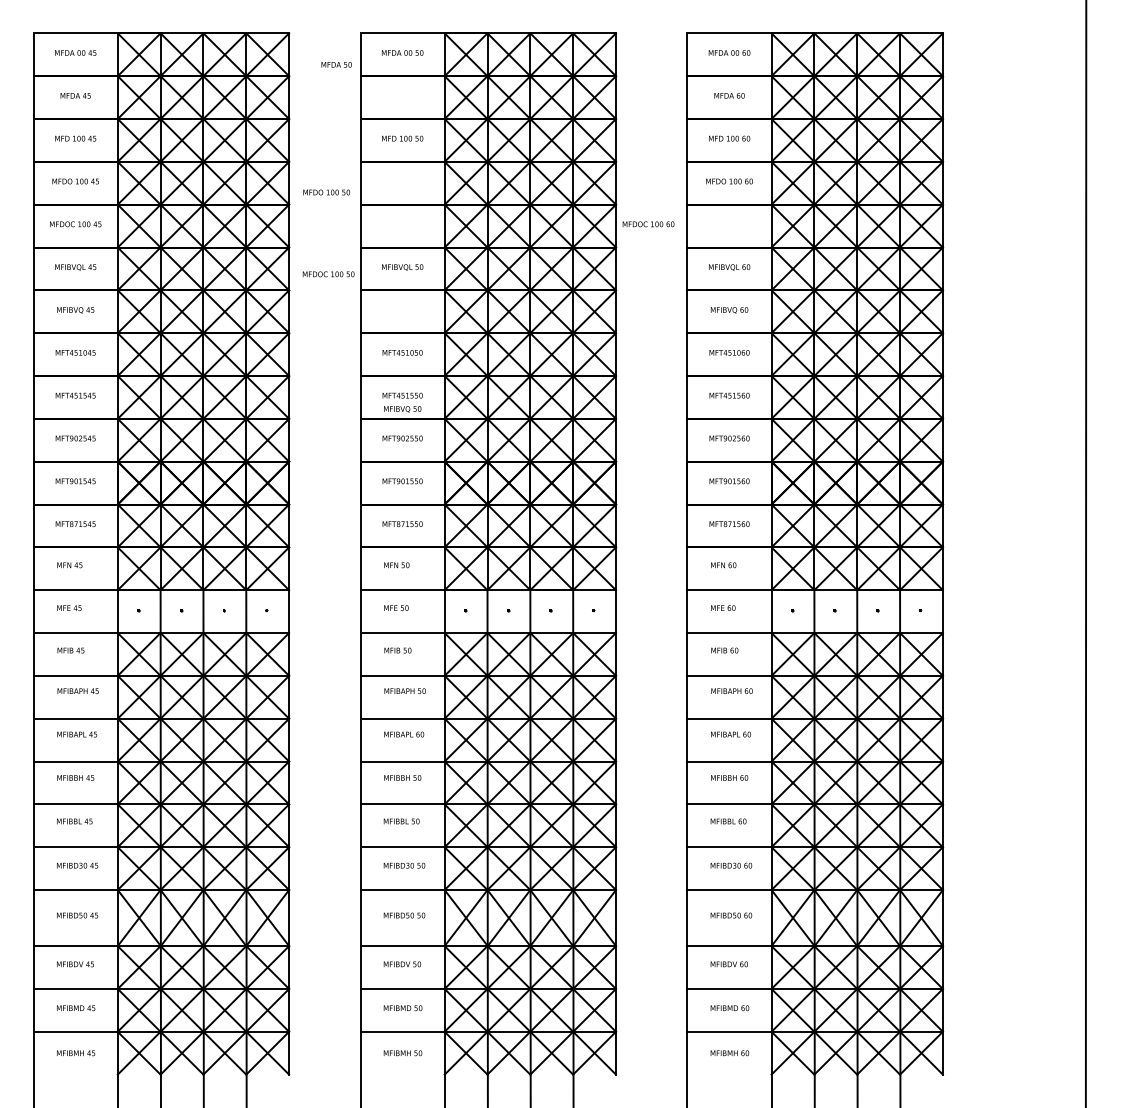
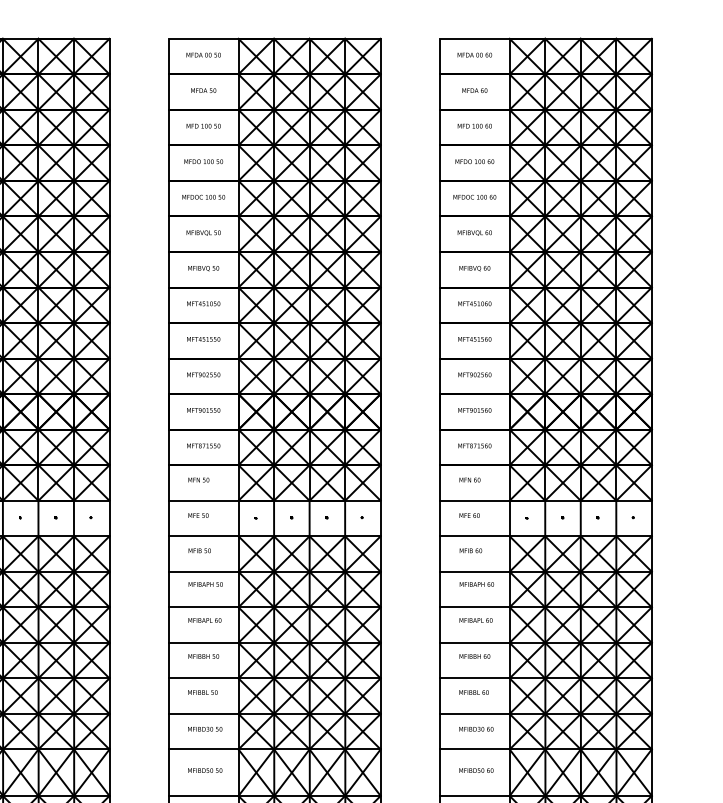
text: (336, 64) -> (203, 90), moved
text: (326, 192) -> (203, 161), moved
text: (648, 224) -> (474, 197), moved
text: (328, 274) -> (203, 197), moved
text: (402, 409) -> (203, 268), moved

